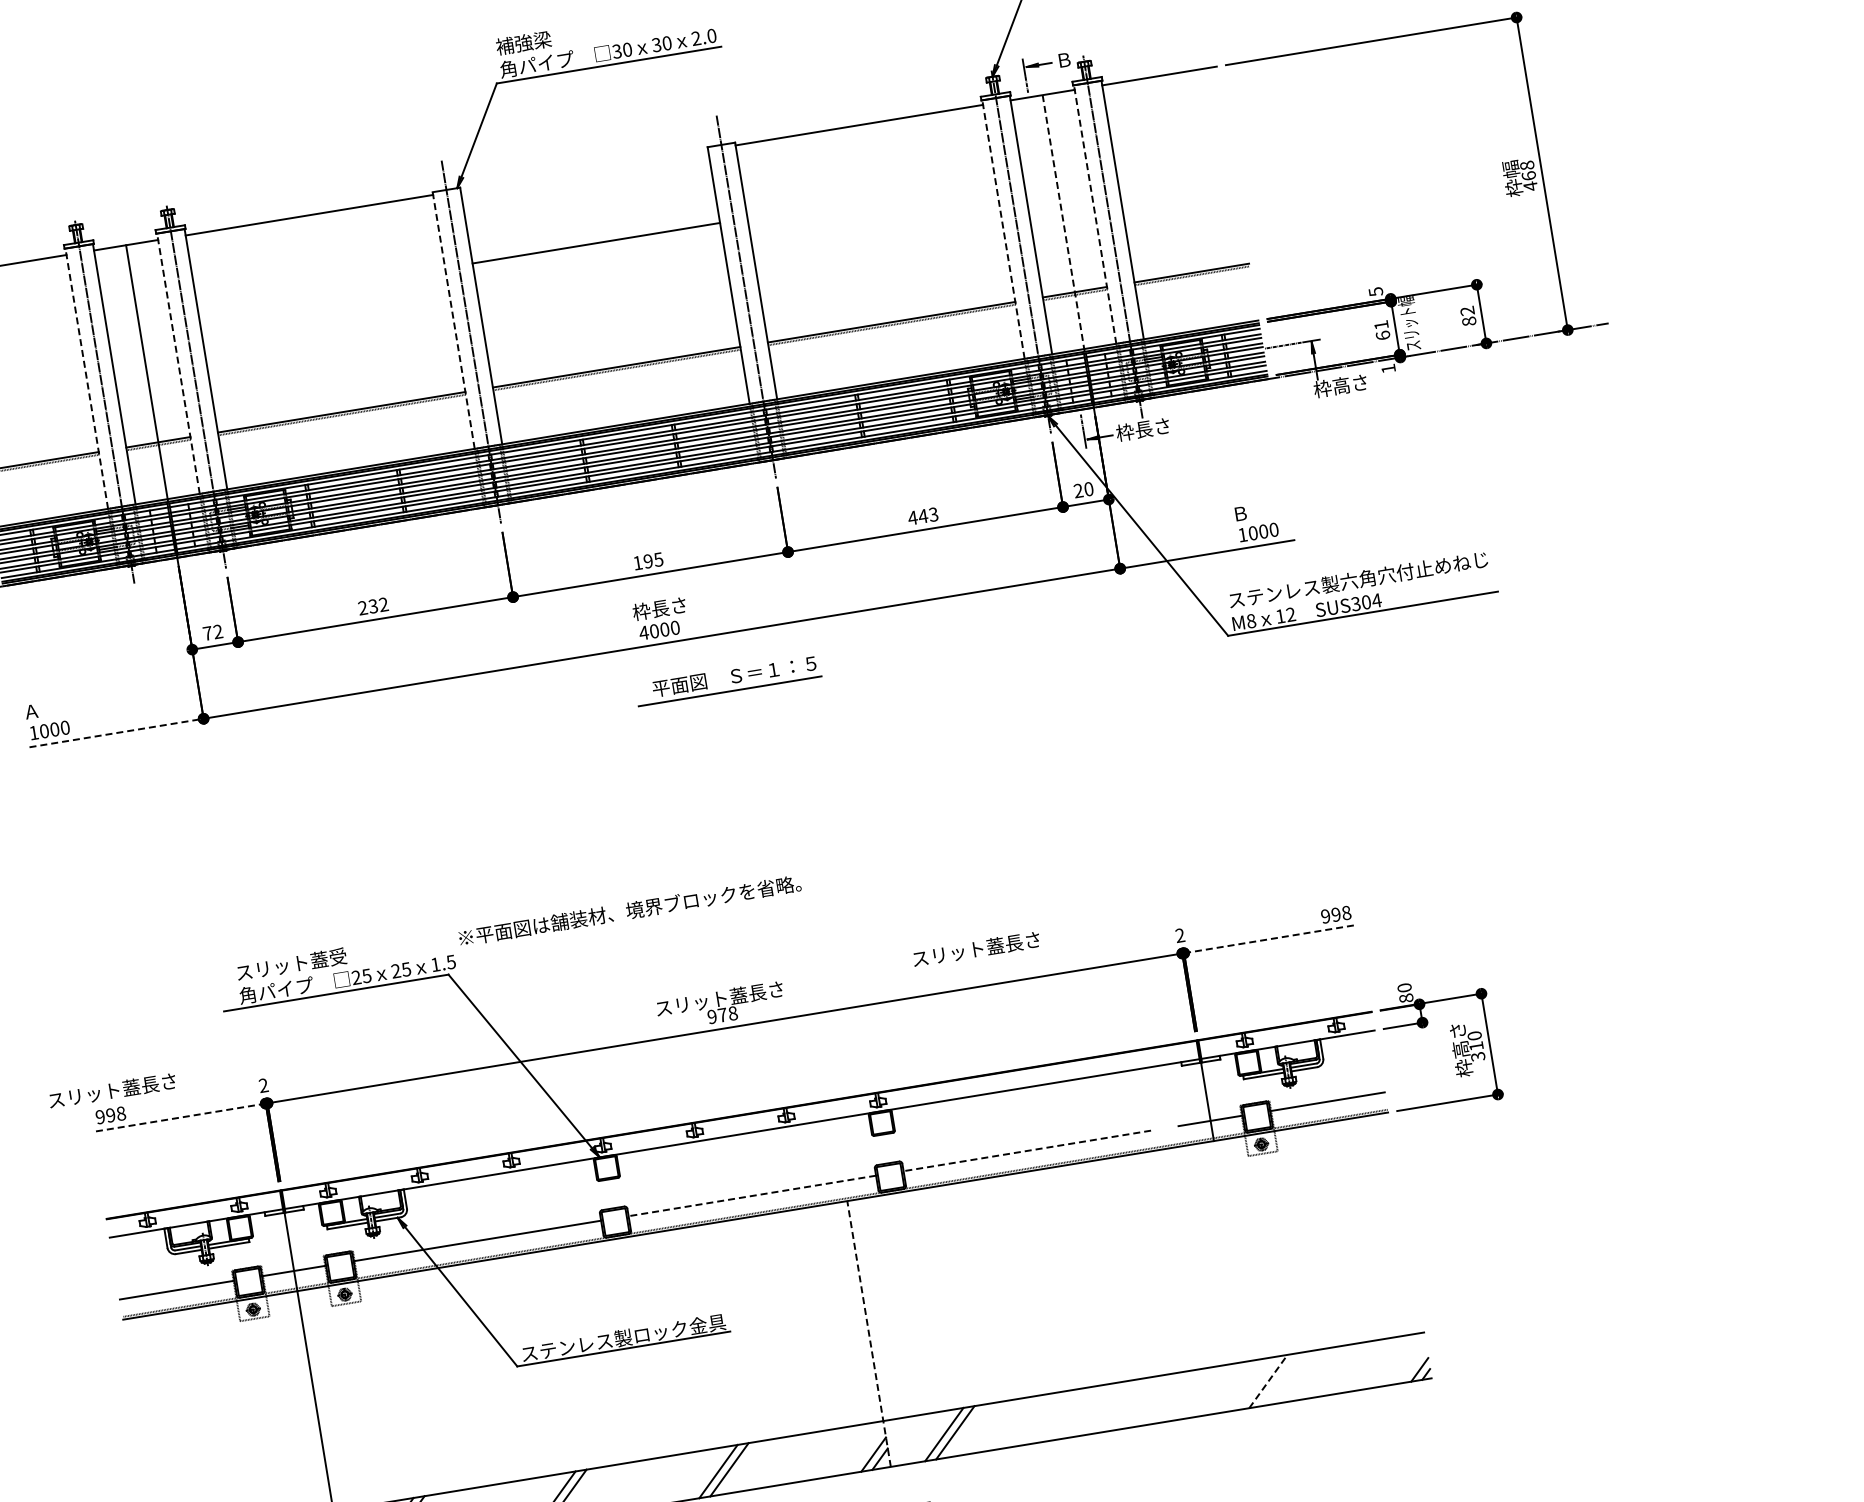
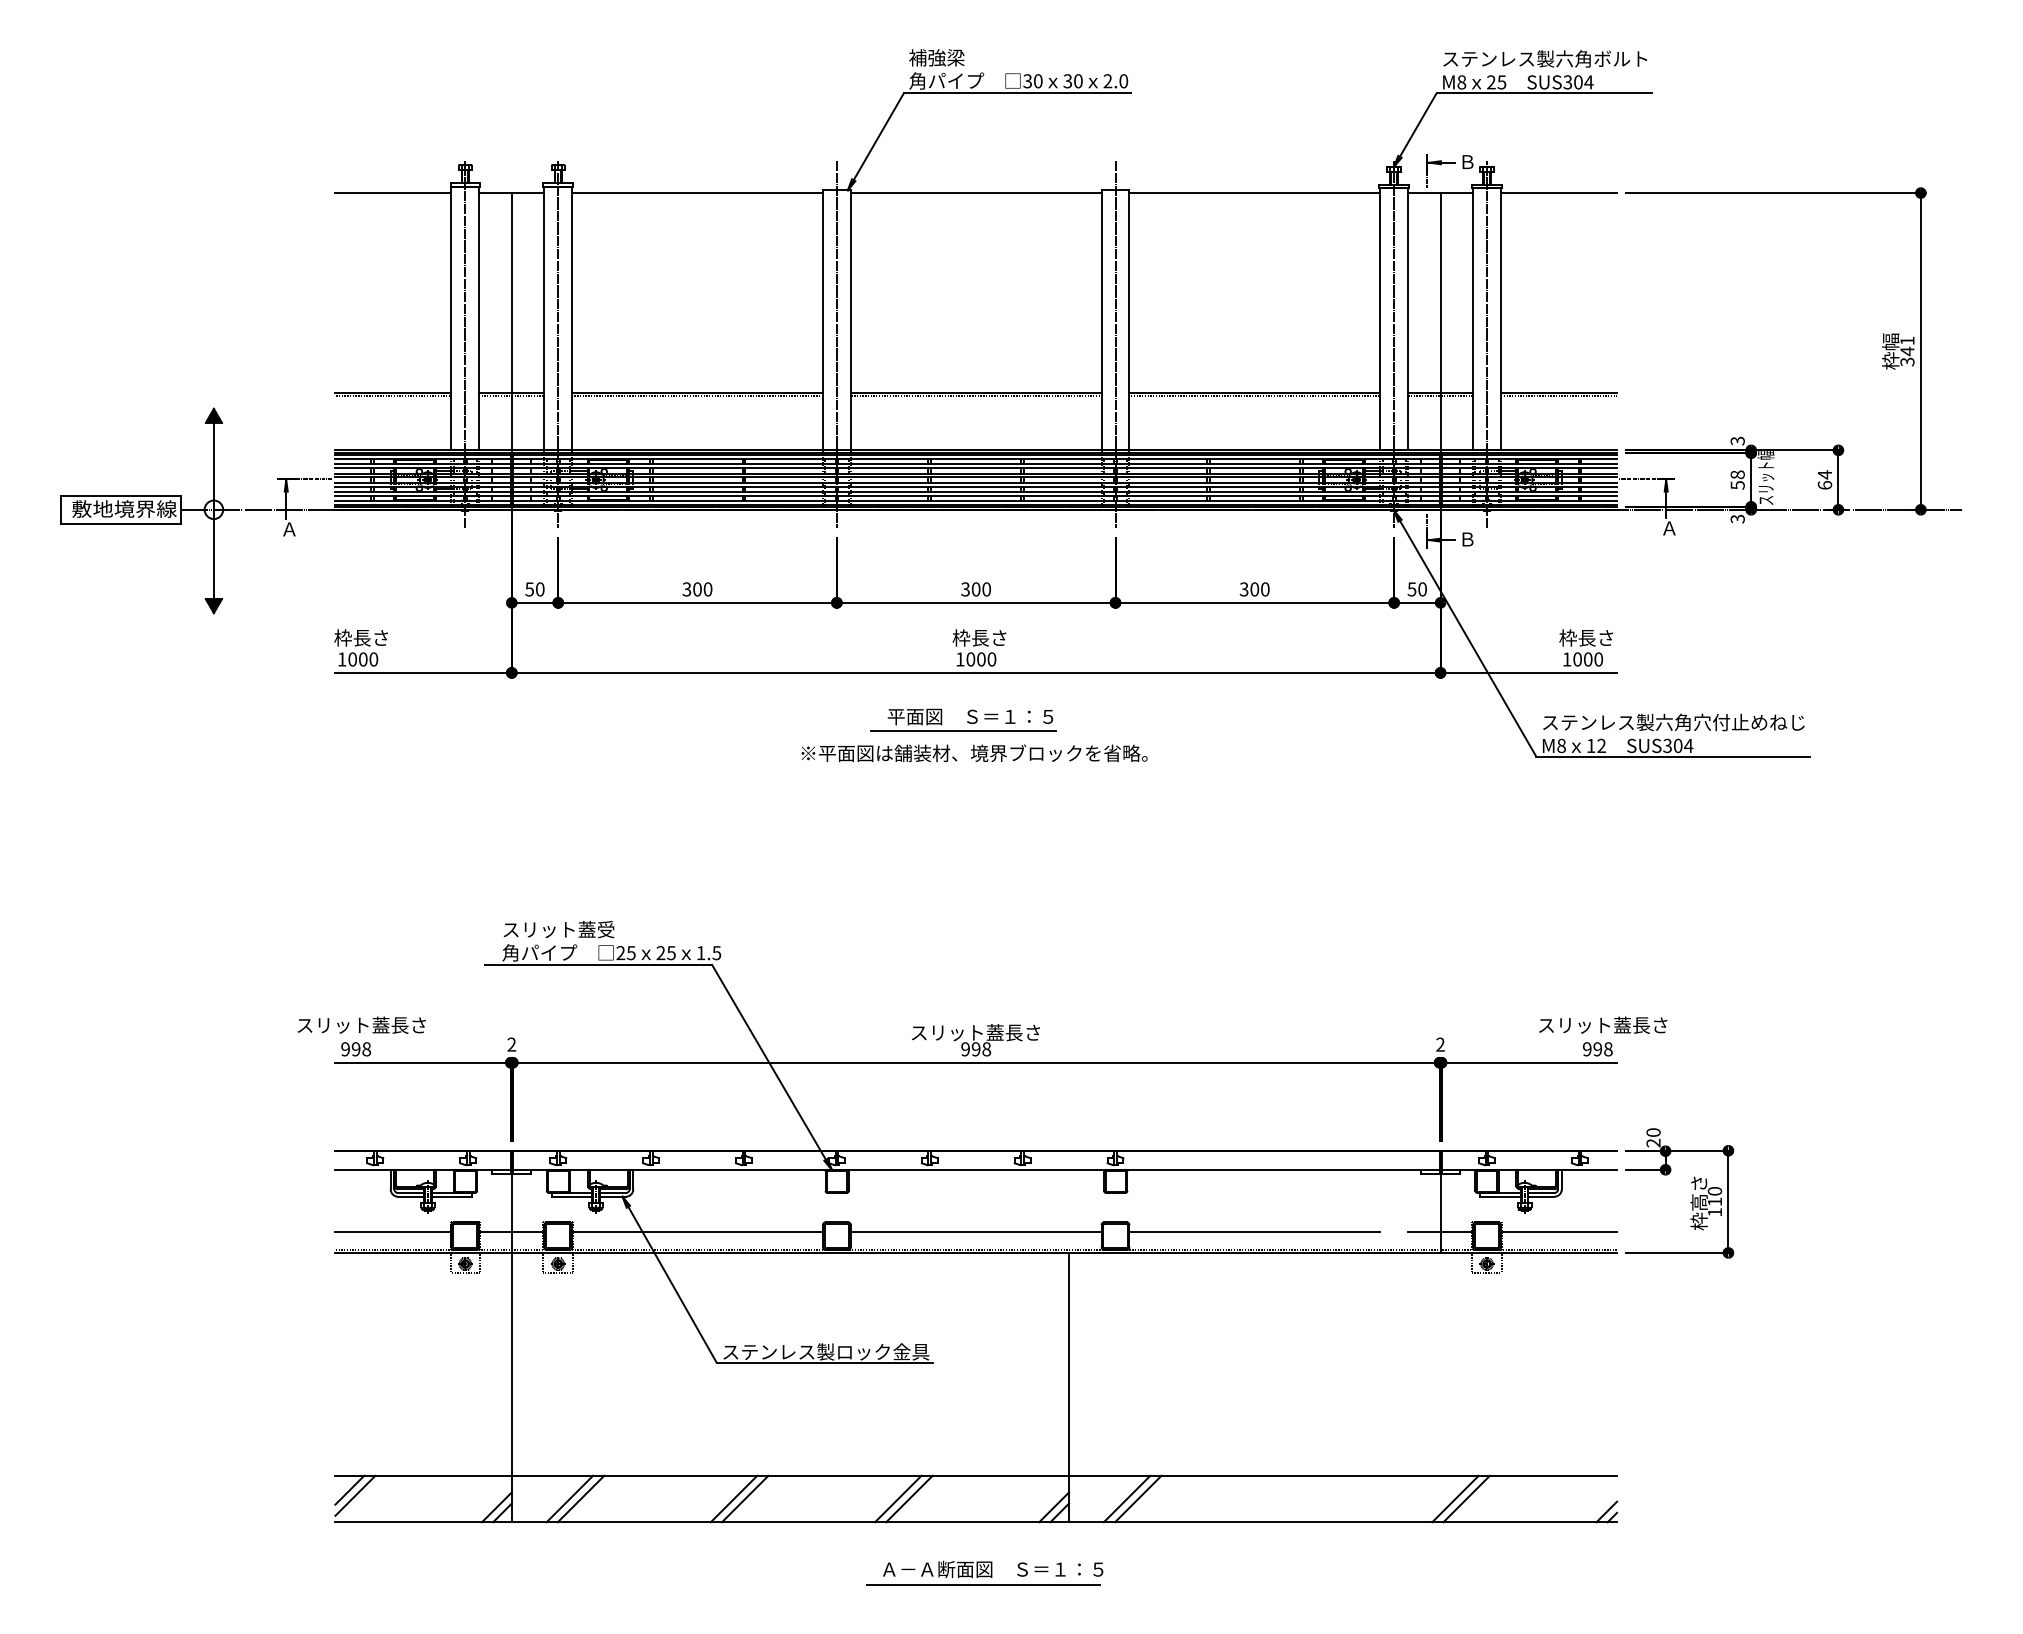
text: (1529, 176) -> (1907, 351), 468 -> 341
line: (1095, 214) -> (1473, 319), dashed -> solid
line: (1063, 223) -> (1440, 323), dashed -> solid
line: (1003, 229) -> (1380, 319), dashed -> solid
line: (595, 243) -> (975, 193), moved
text: (1374, 291) -> (1736, 440), 5 -> 3
text: (1467, 315) -> (1824, 479), 82 -> 64
line: (453, 319) -> (822, 319), dashed -> solid
text: (1381, 329) -> (1737, 479), 61 -> 58
line: (178, 363) -> (544, 318), dashed -> solid
text: (1388, 369) -> (1737, 519), 1 -> 3
line: (86, 378) -> (451, 318), dashed -> solid
text: (1340, 385) -> (1687, 527), 枠高さ -> Ａ
text: (1142, 428) -> (1485, 538), 枠長さ -> Ｂ
text: (1078, 491) -> (1411, 589), 20 -> 50
text: (1257, 510) -> (1585, 637), Ｂ -> 枠長さ
text: (923, 516) -> (1254, 589), 443 -> 300
text: (647, 561) -> (975, 589), 195 -> 300
text: (373, 606) -> (697, 589), 232 -> 300
text: (212, 632) -> (534, 589), 72 -> 50
text: (643, 633) -> (959, 659), 4000 -> 1000
part: (727, 680) -> (963, 719), moved
text: (48, 708) -> (360, 637), Ａ -> 枠長さ
line: (117, 732) -> (424, 672), dashed -> solid
text: (629, 910) -> (974, 753), moved
line: (1270, 938) -> (1529, 1062), dashed -> solid
text: (976, 948) -> (1603, 1024), moved
text: (1406, 997) -> (1653, 1142), 80 -> 20
text: (722, 1015) -> (975, 1049), 978 -> 998
text: (1477, 1056) -> (1714, 1212), 310 -> 110
line: (179, 1117) -> (423, 1062), dashed -> solid
line: (1026, 1150) -> (1254, 1232), dashed -> solid
line: (751, 1196) -> (975, 1232), dashed -> solid
line: (869, 1333) -> (1069, 1387), dashed -> solid
line: (1279, 1379) -> (1466, 1498), added
line: (1268, 1381) -> (1455, 1499), dashed -> solid

